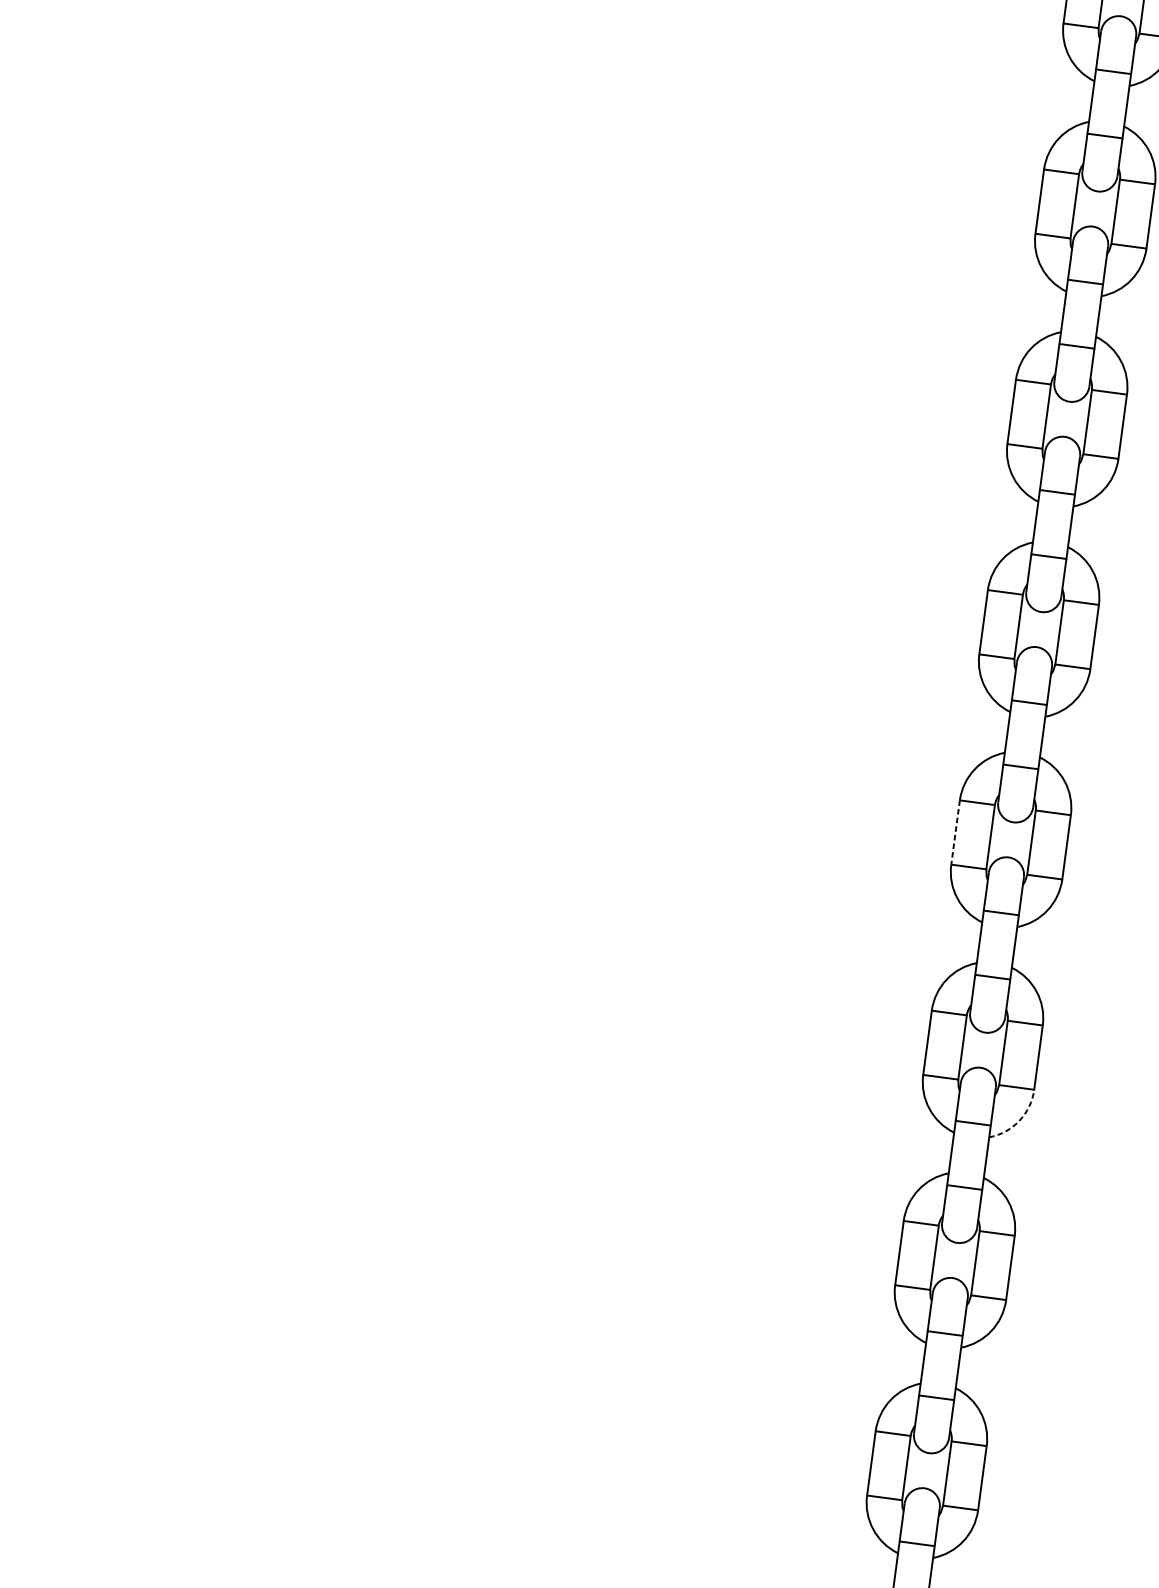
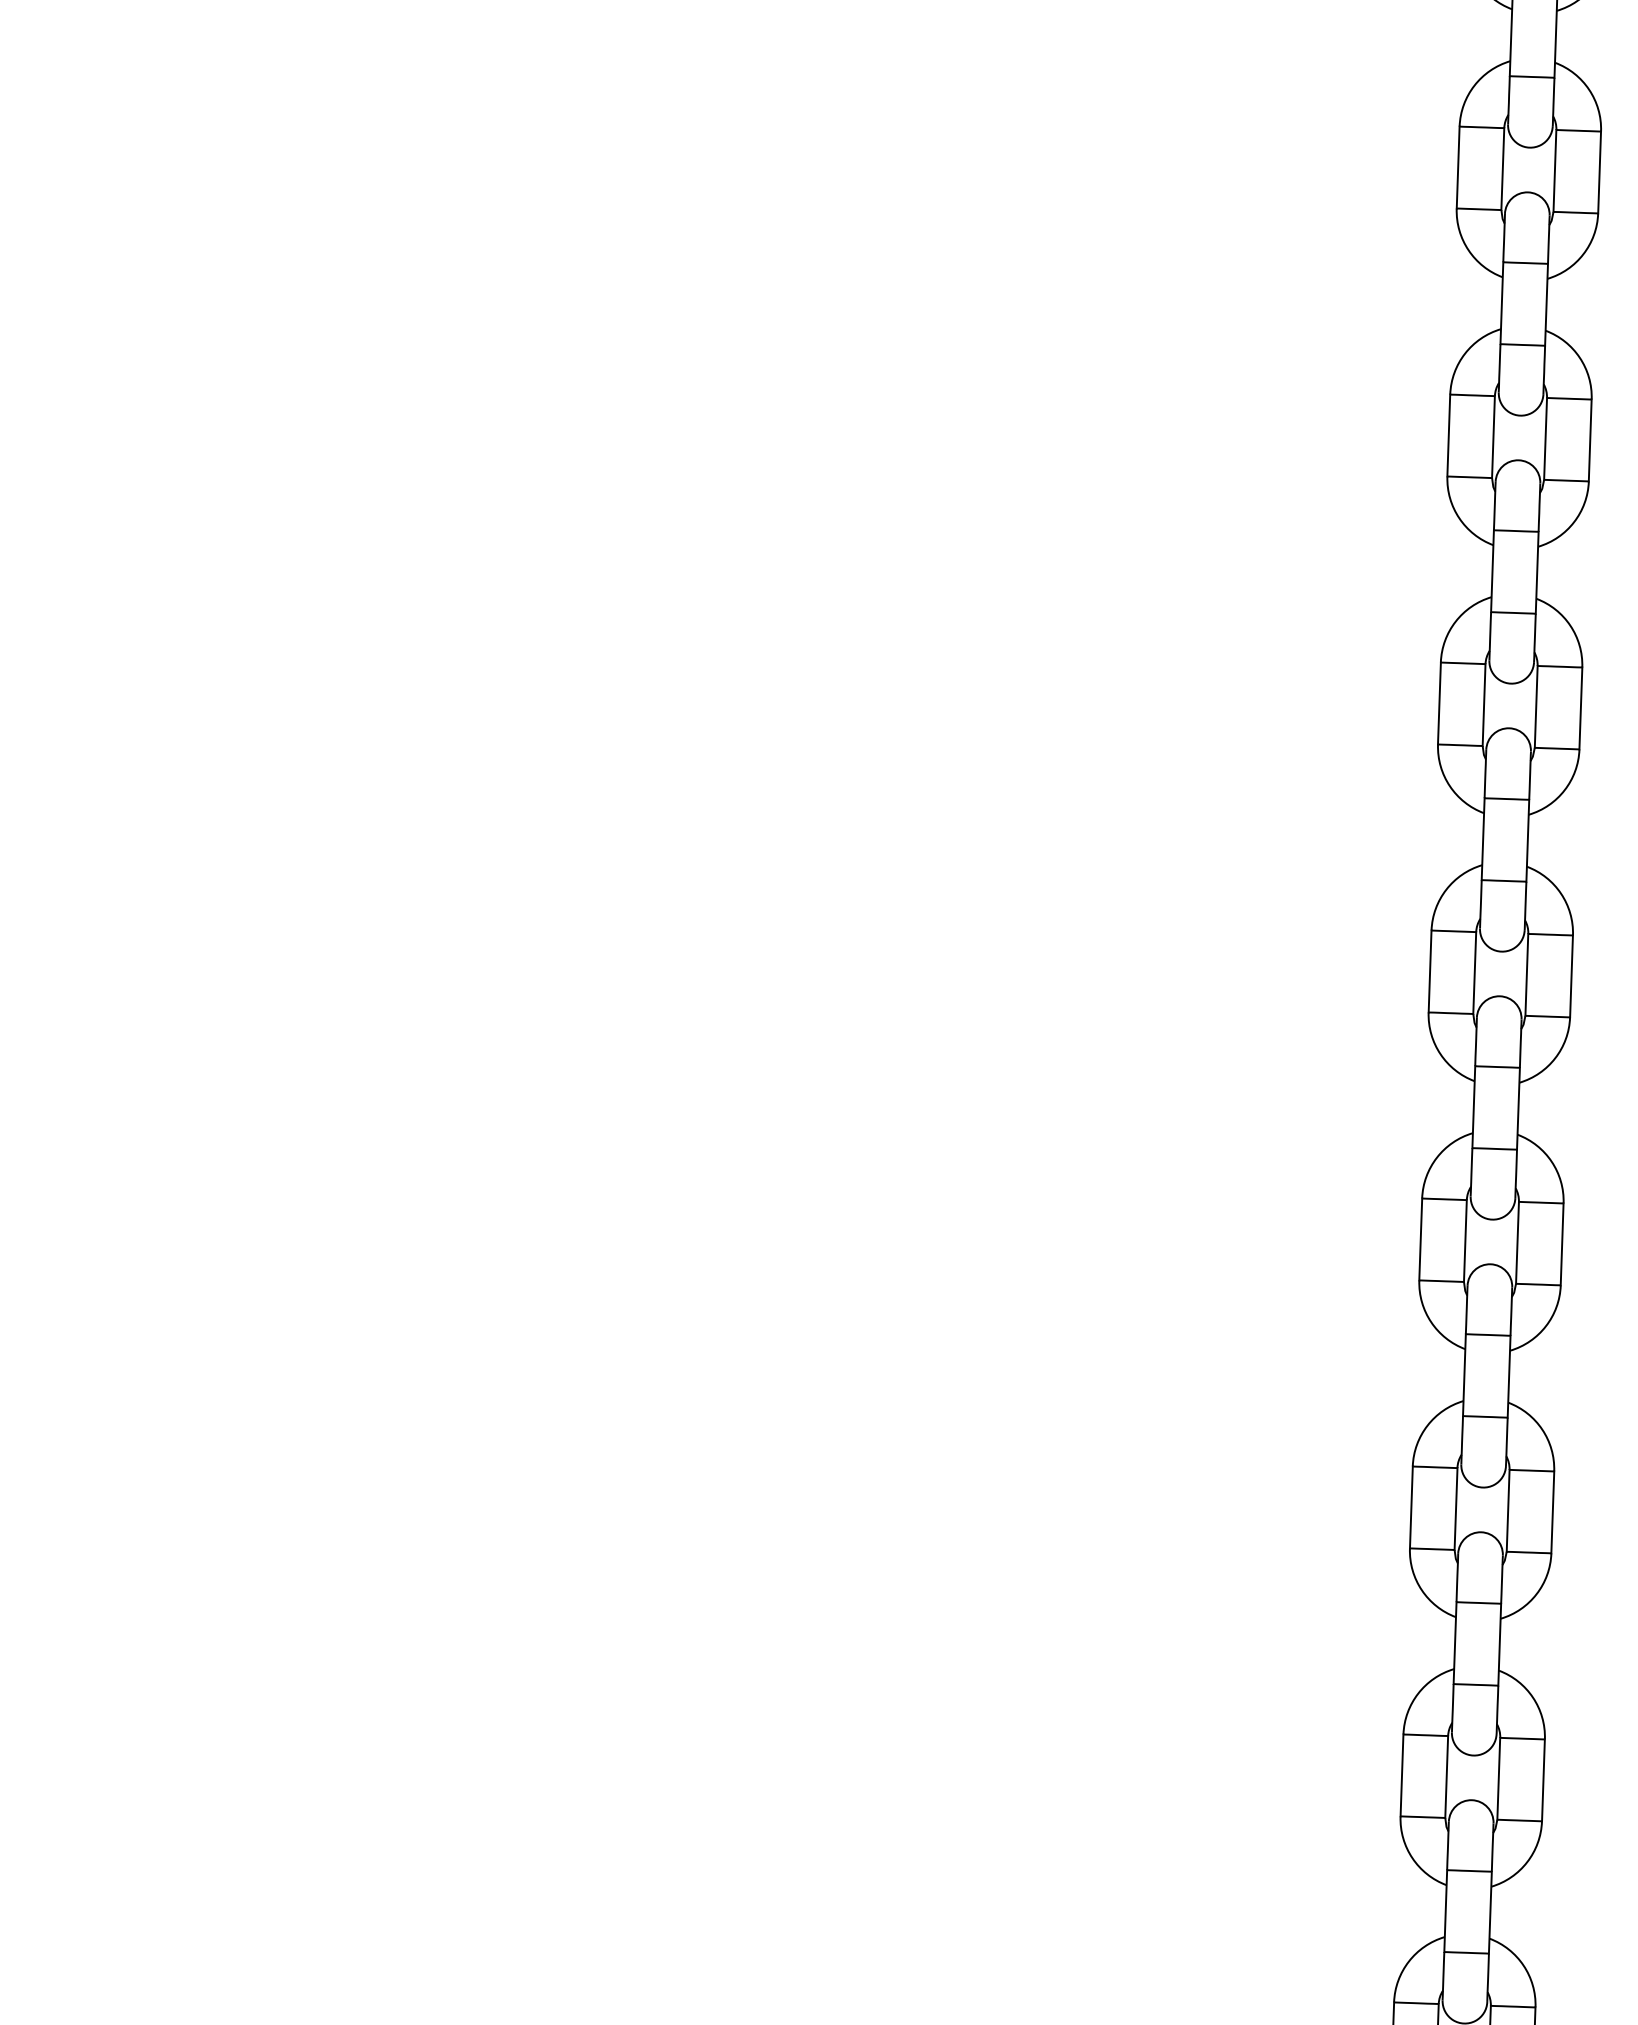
line: (955, 832) -> (1430, 971), dashed -> solid
arc: (1019, 1120) -> (1545, 1326), dashed -> solid

